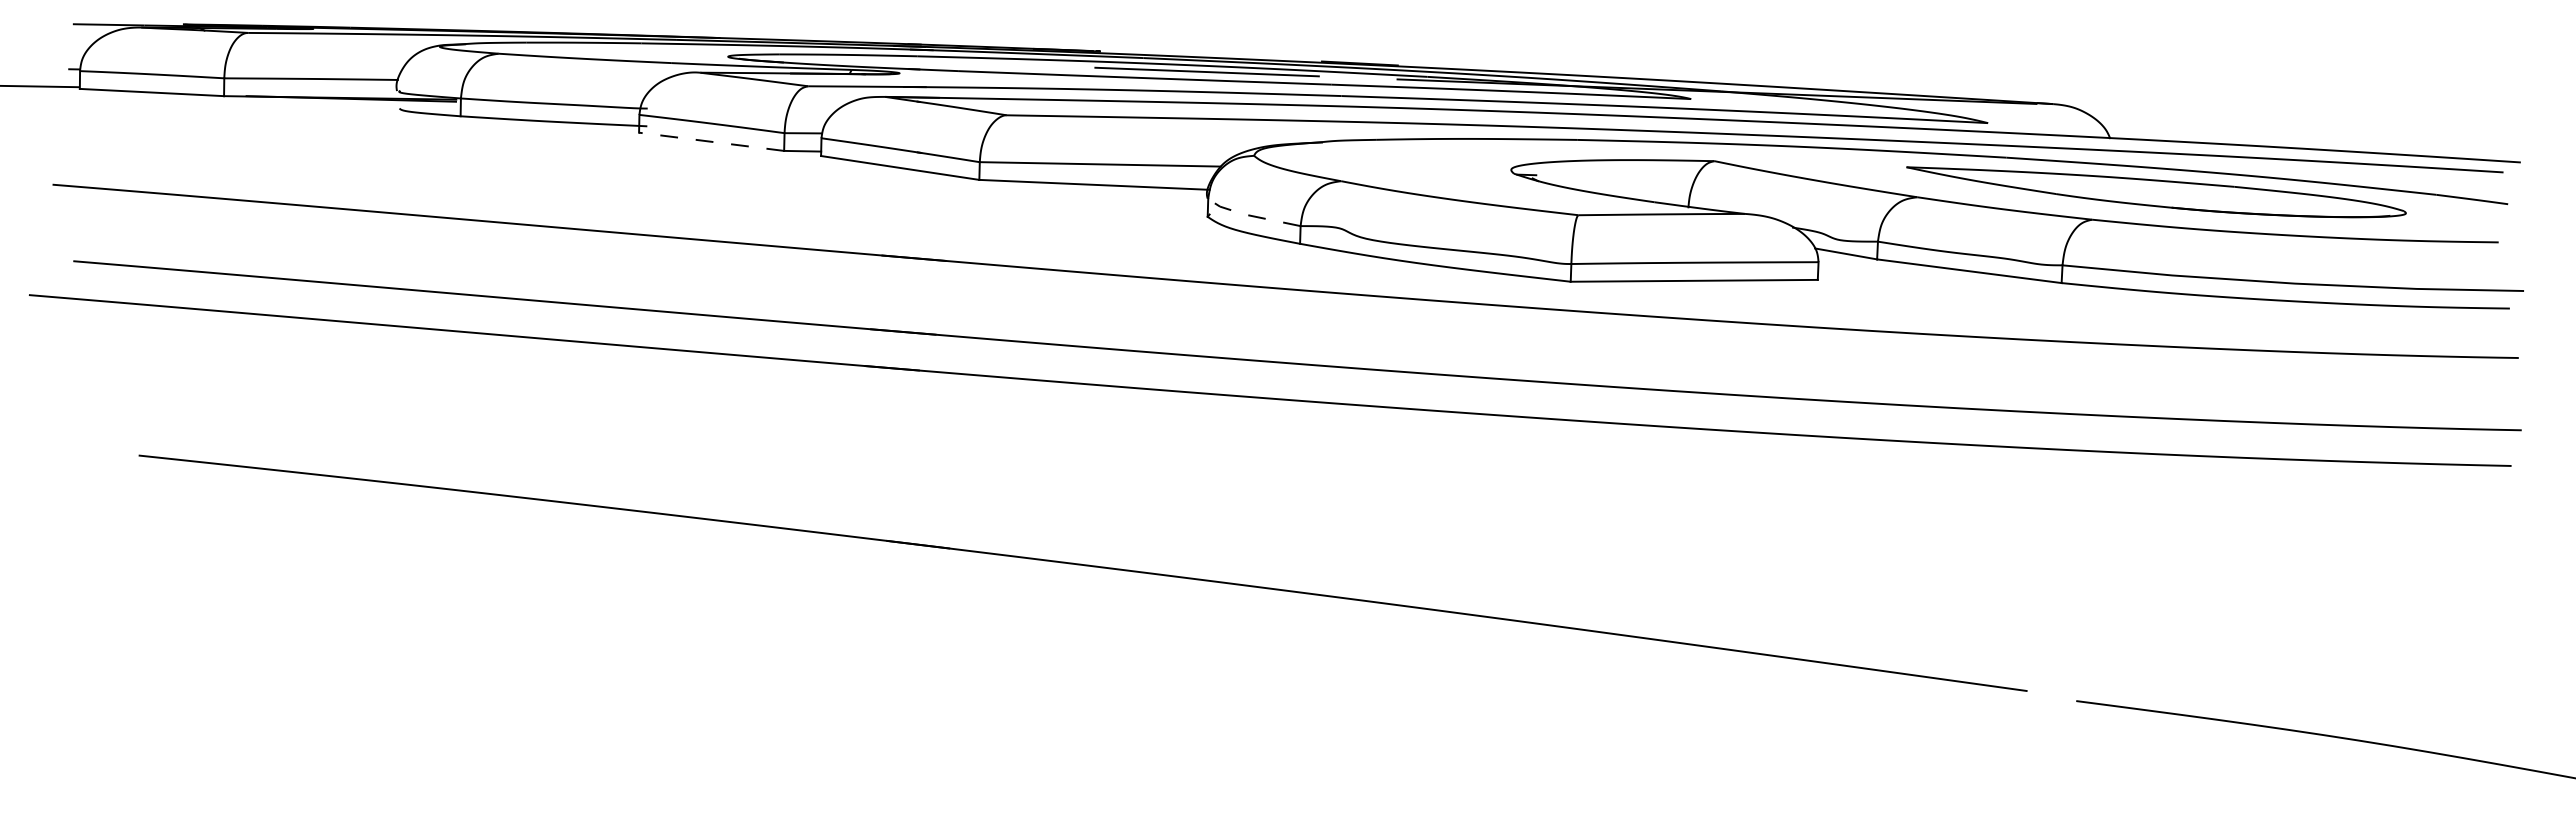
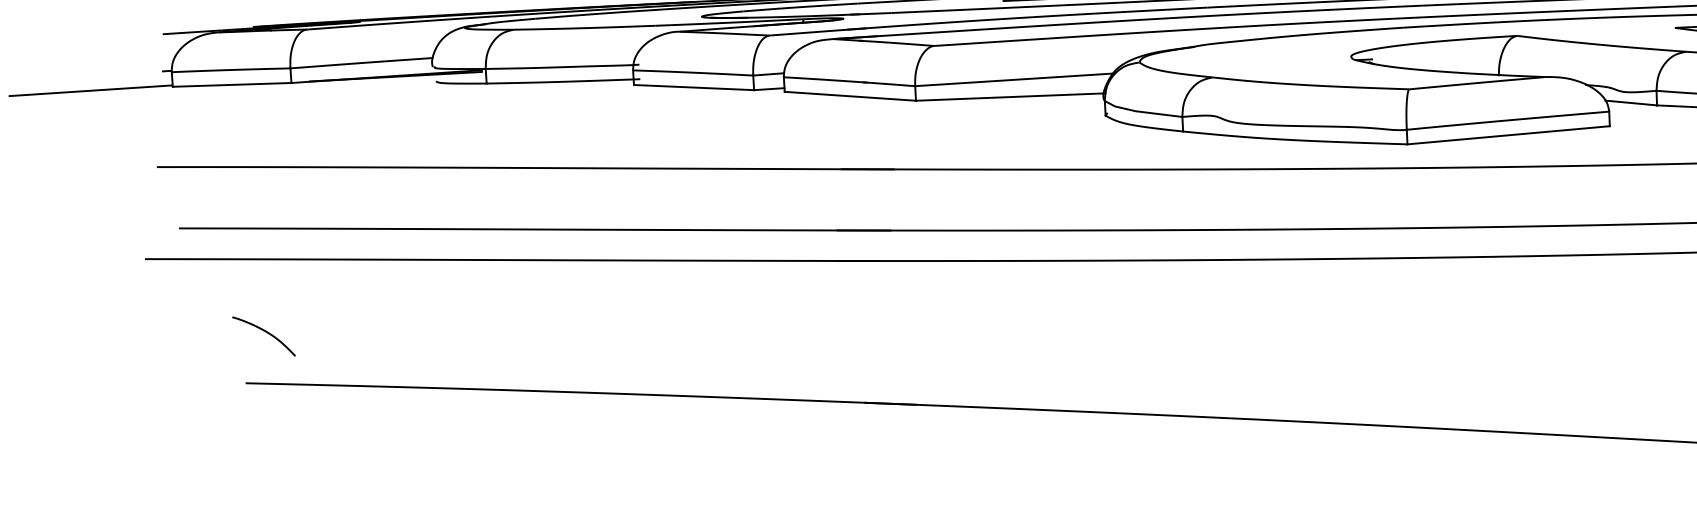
line: (711, 141) -> (693, 87), dashed -> solid
line: (1251, 215) -> (1141, 111), dashed -> solid
curve: (168, 396) -> (266, 332), added

